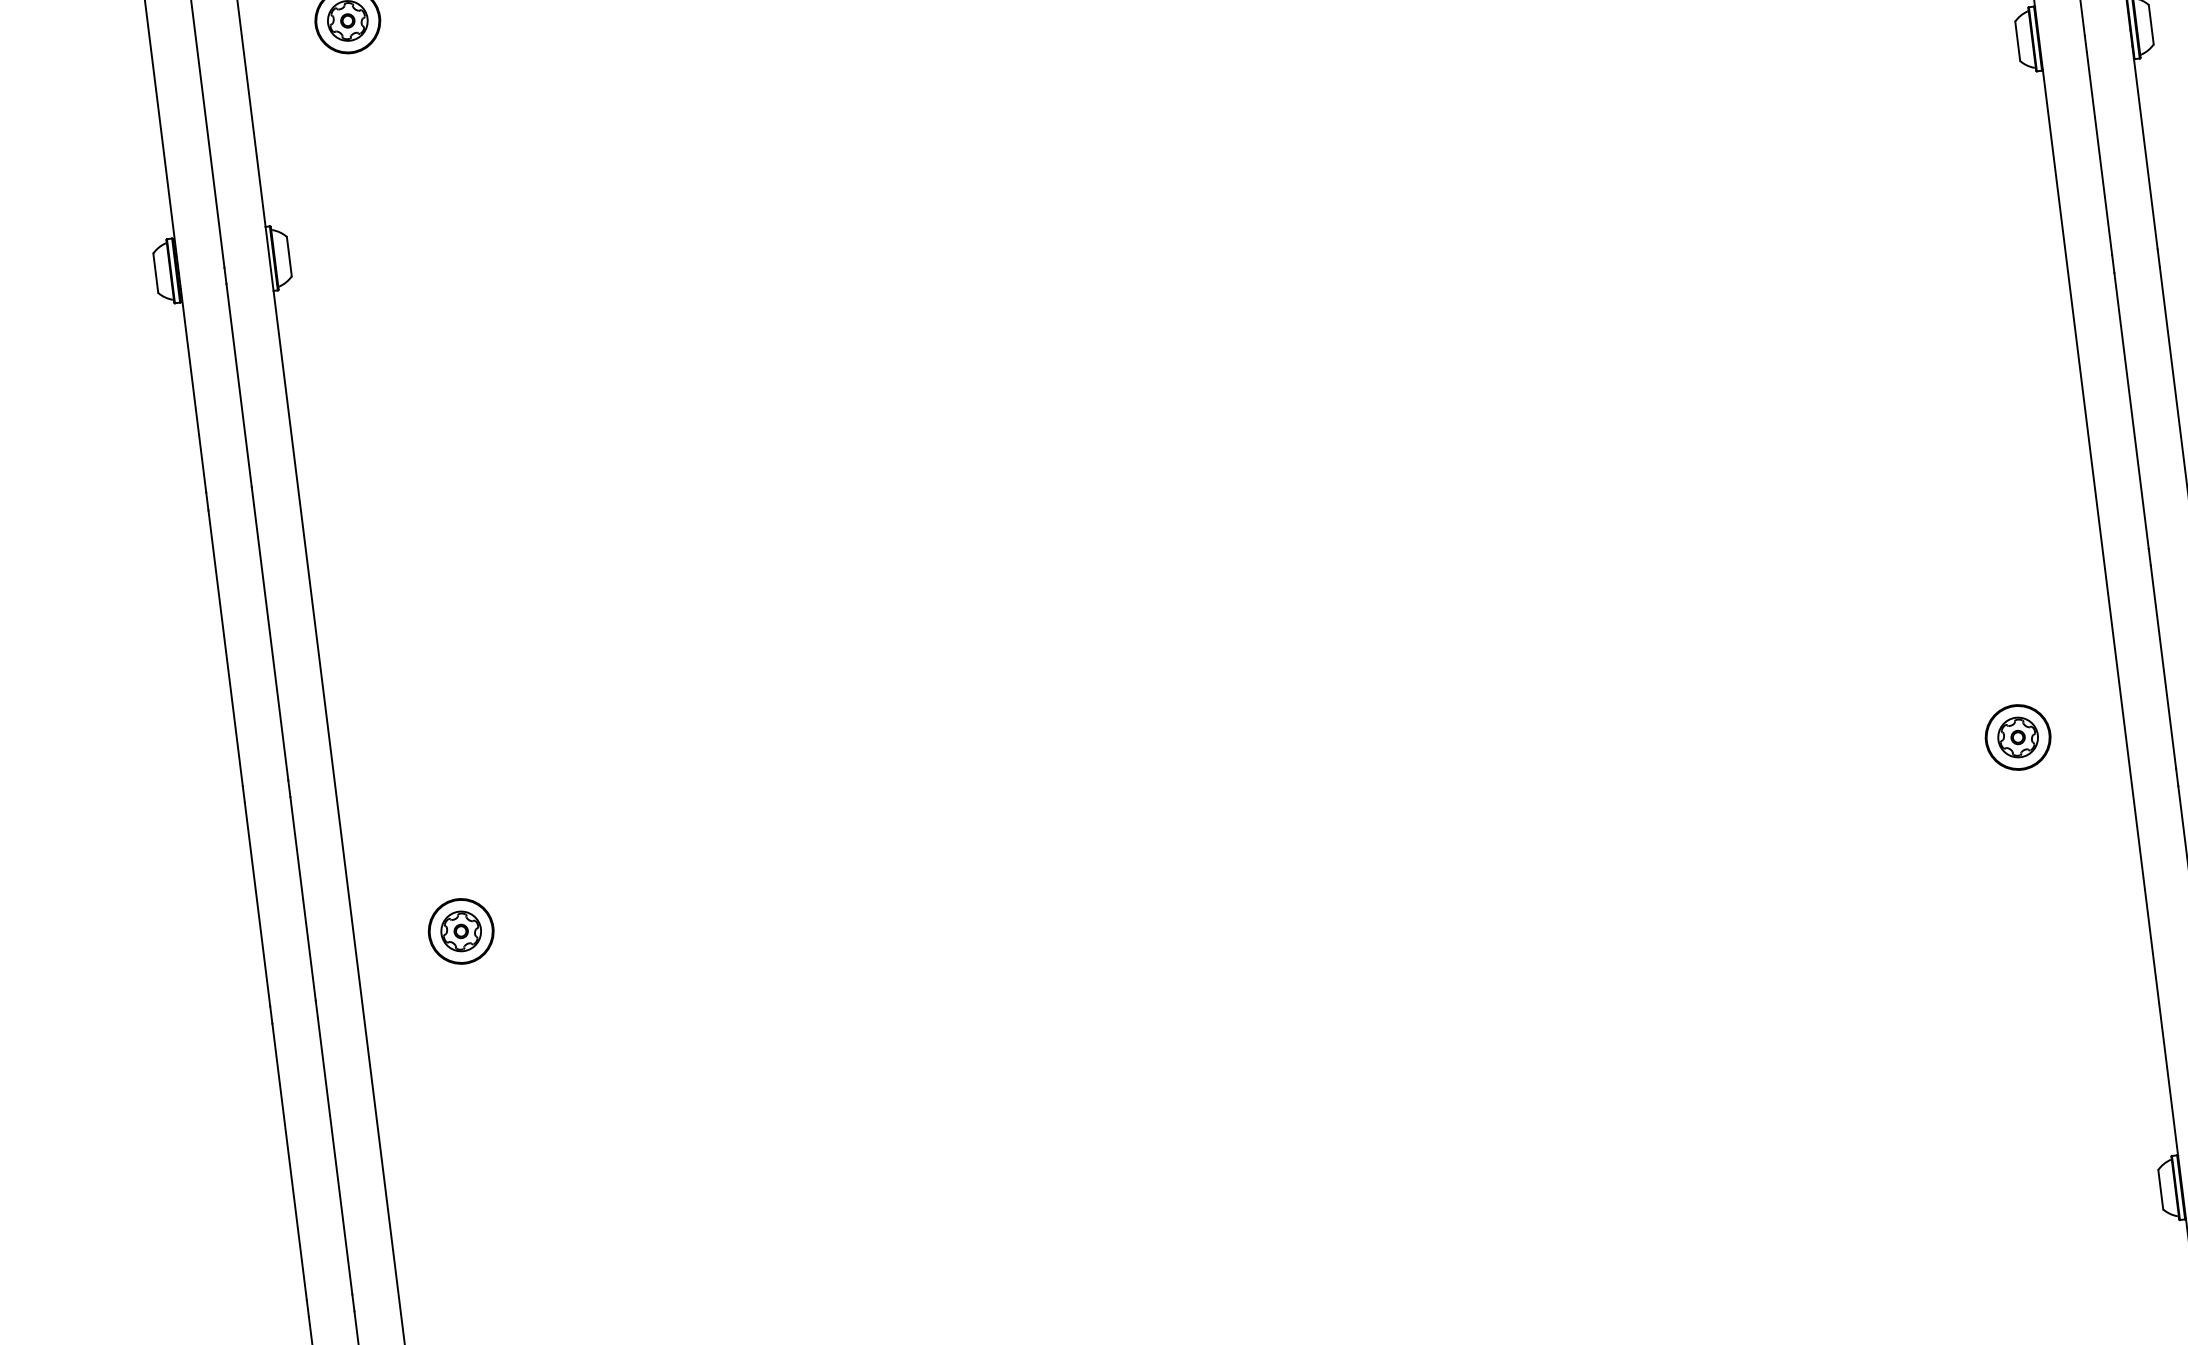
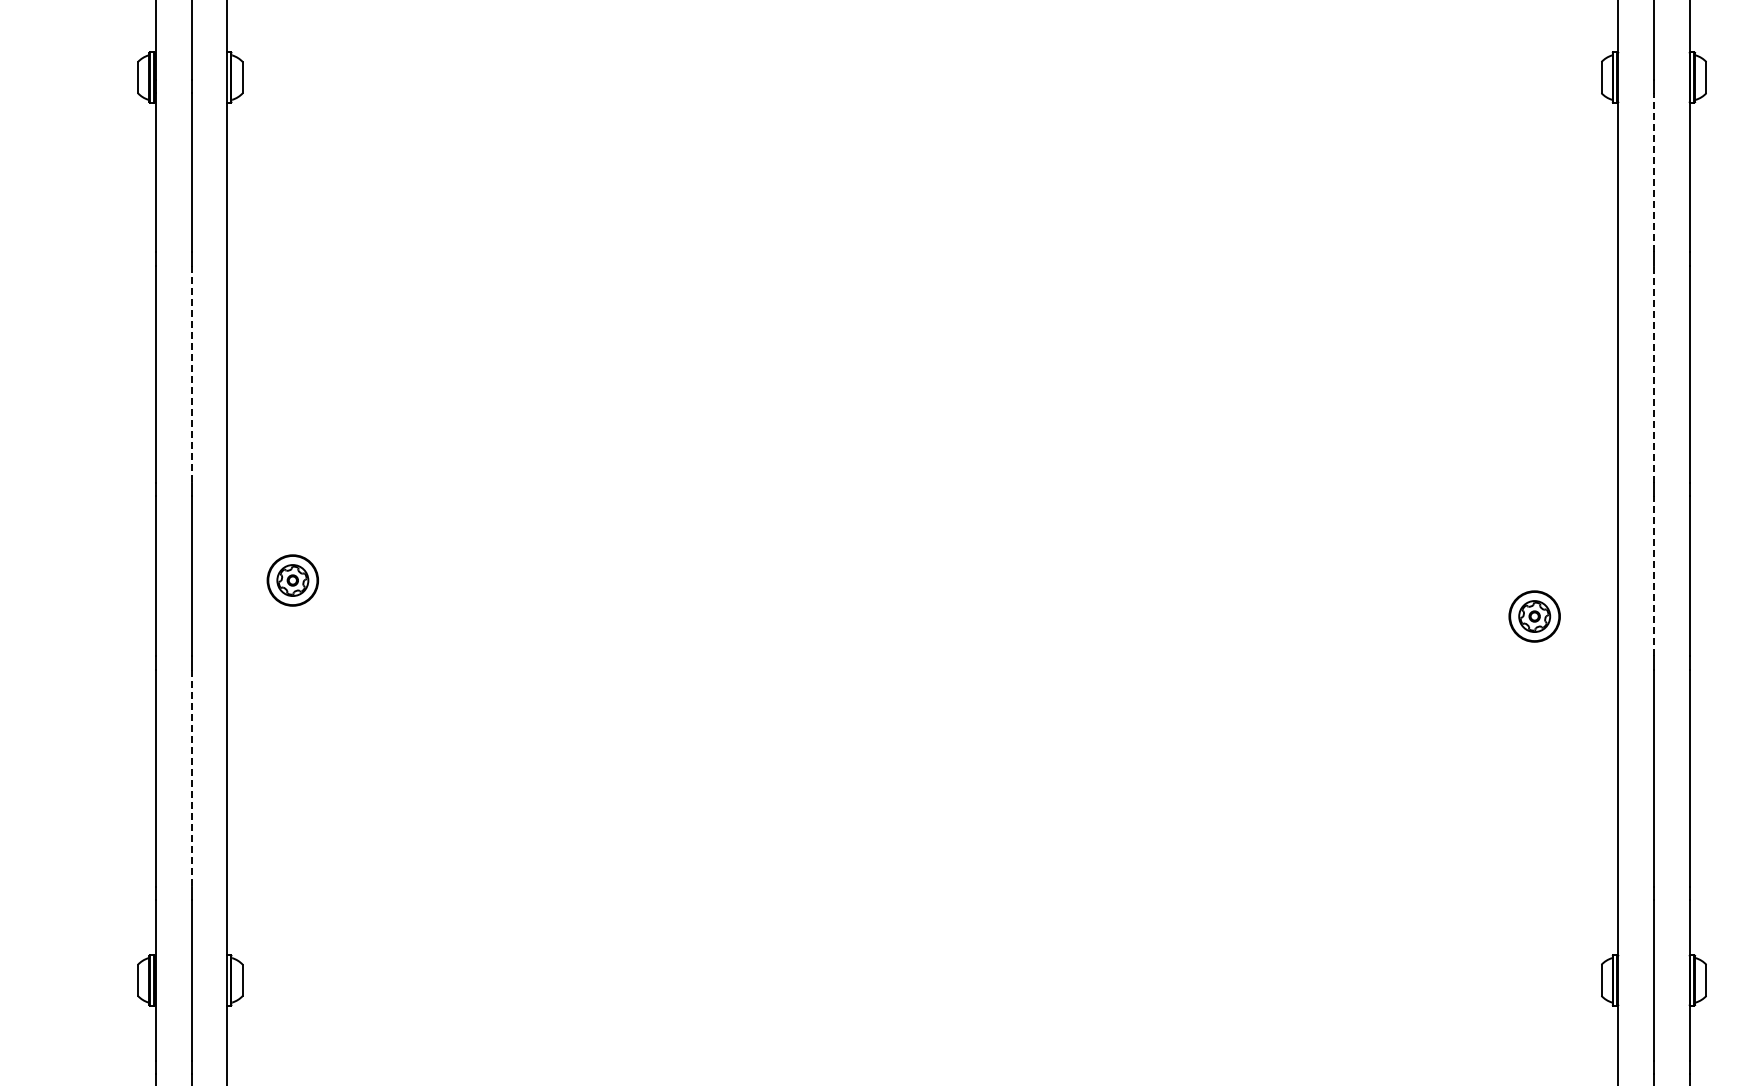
line: (2098, 153) -> (1653, 172), solid -> dashed
line: (2130, 410) -> (1653, 374), solid -> dashed
line: (271, 643) -> (191, 375), solid -> dashed
line: (2162, 666) -> (1653, 575), solid -> dashed
part: (460, 931) -> (292, 580), moved
line: (335, 1156) -> (191, 778), solid -> dashed

